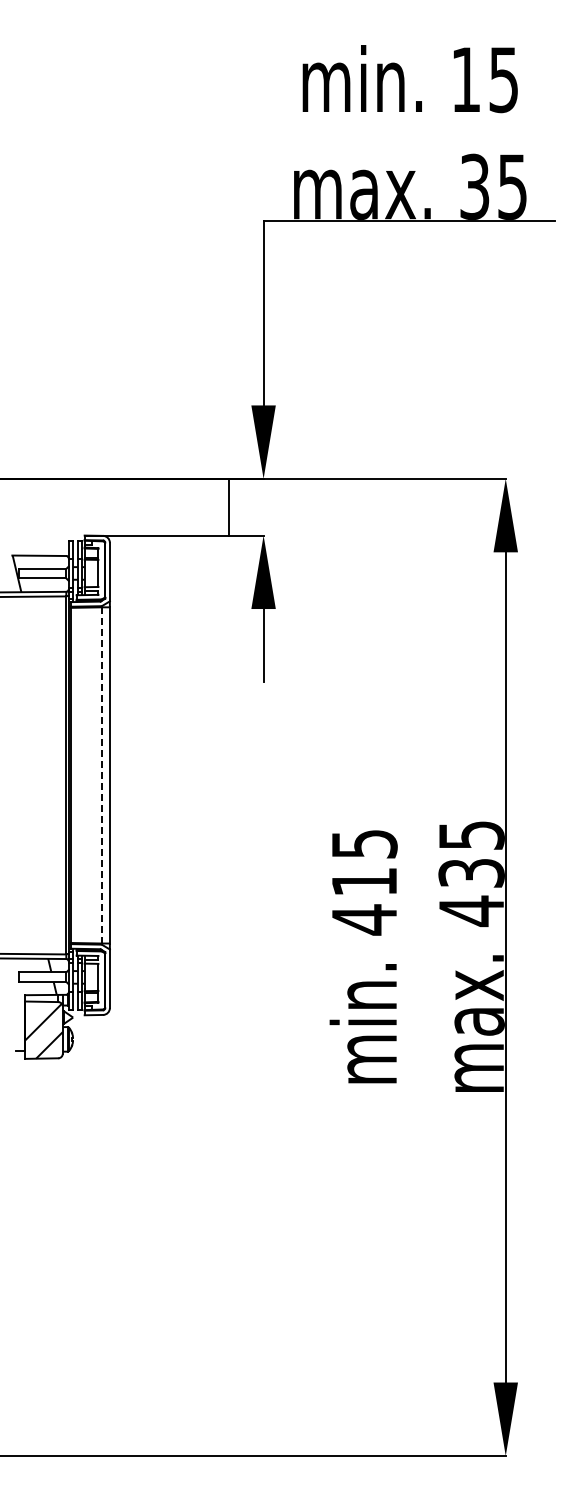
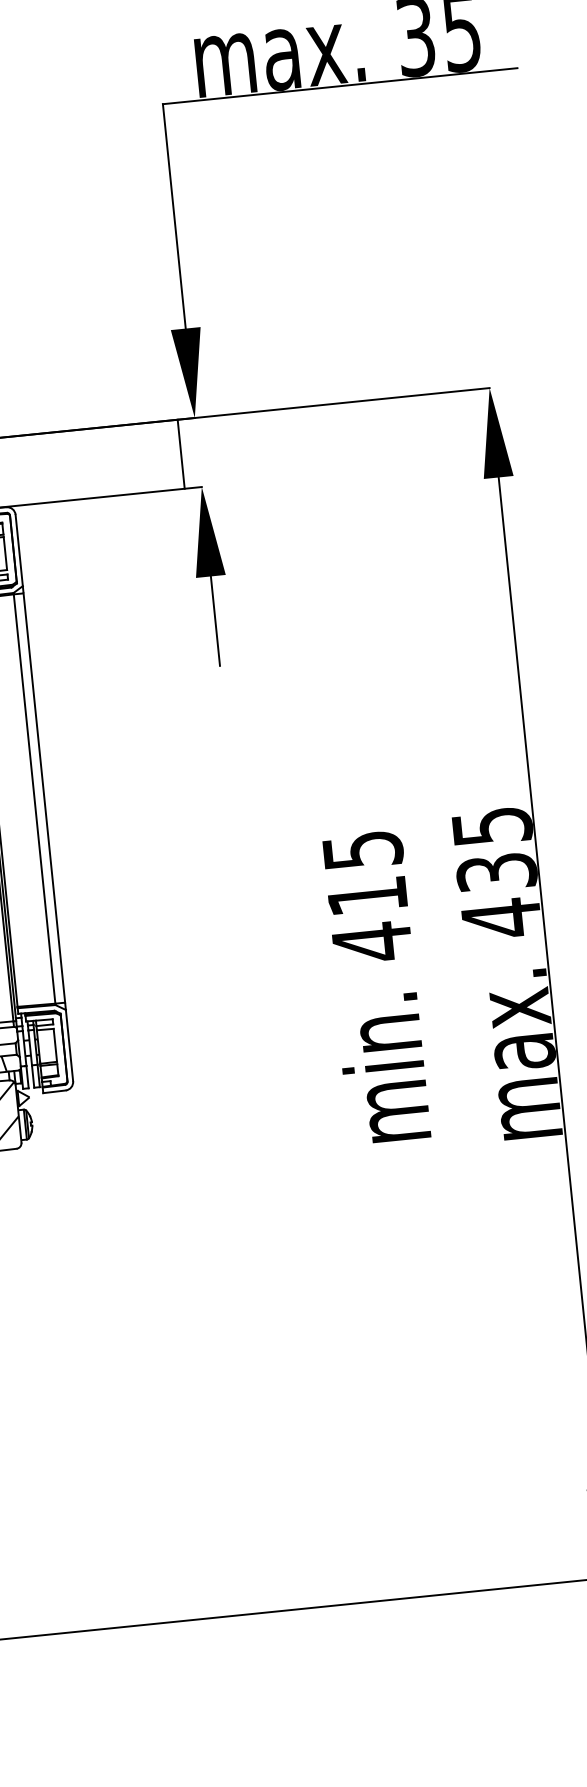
line: (228, 506) -> (181, 453), moved
line: (101, 774) -> (34, 797), dashed -> solid

